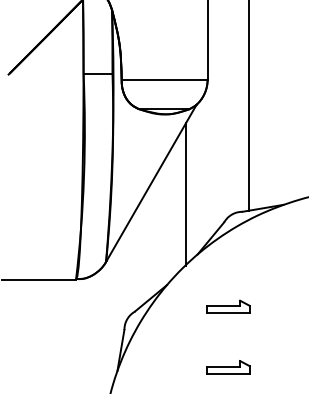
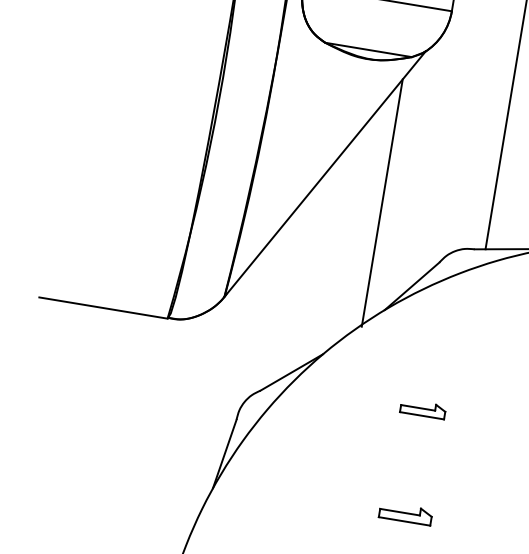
part: (228, 306) -> (423, 408), size x0.6
part: (228, 367) -> (405, 514), size x0.7

